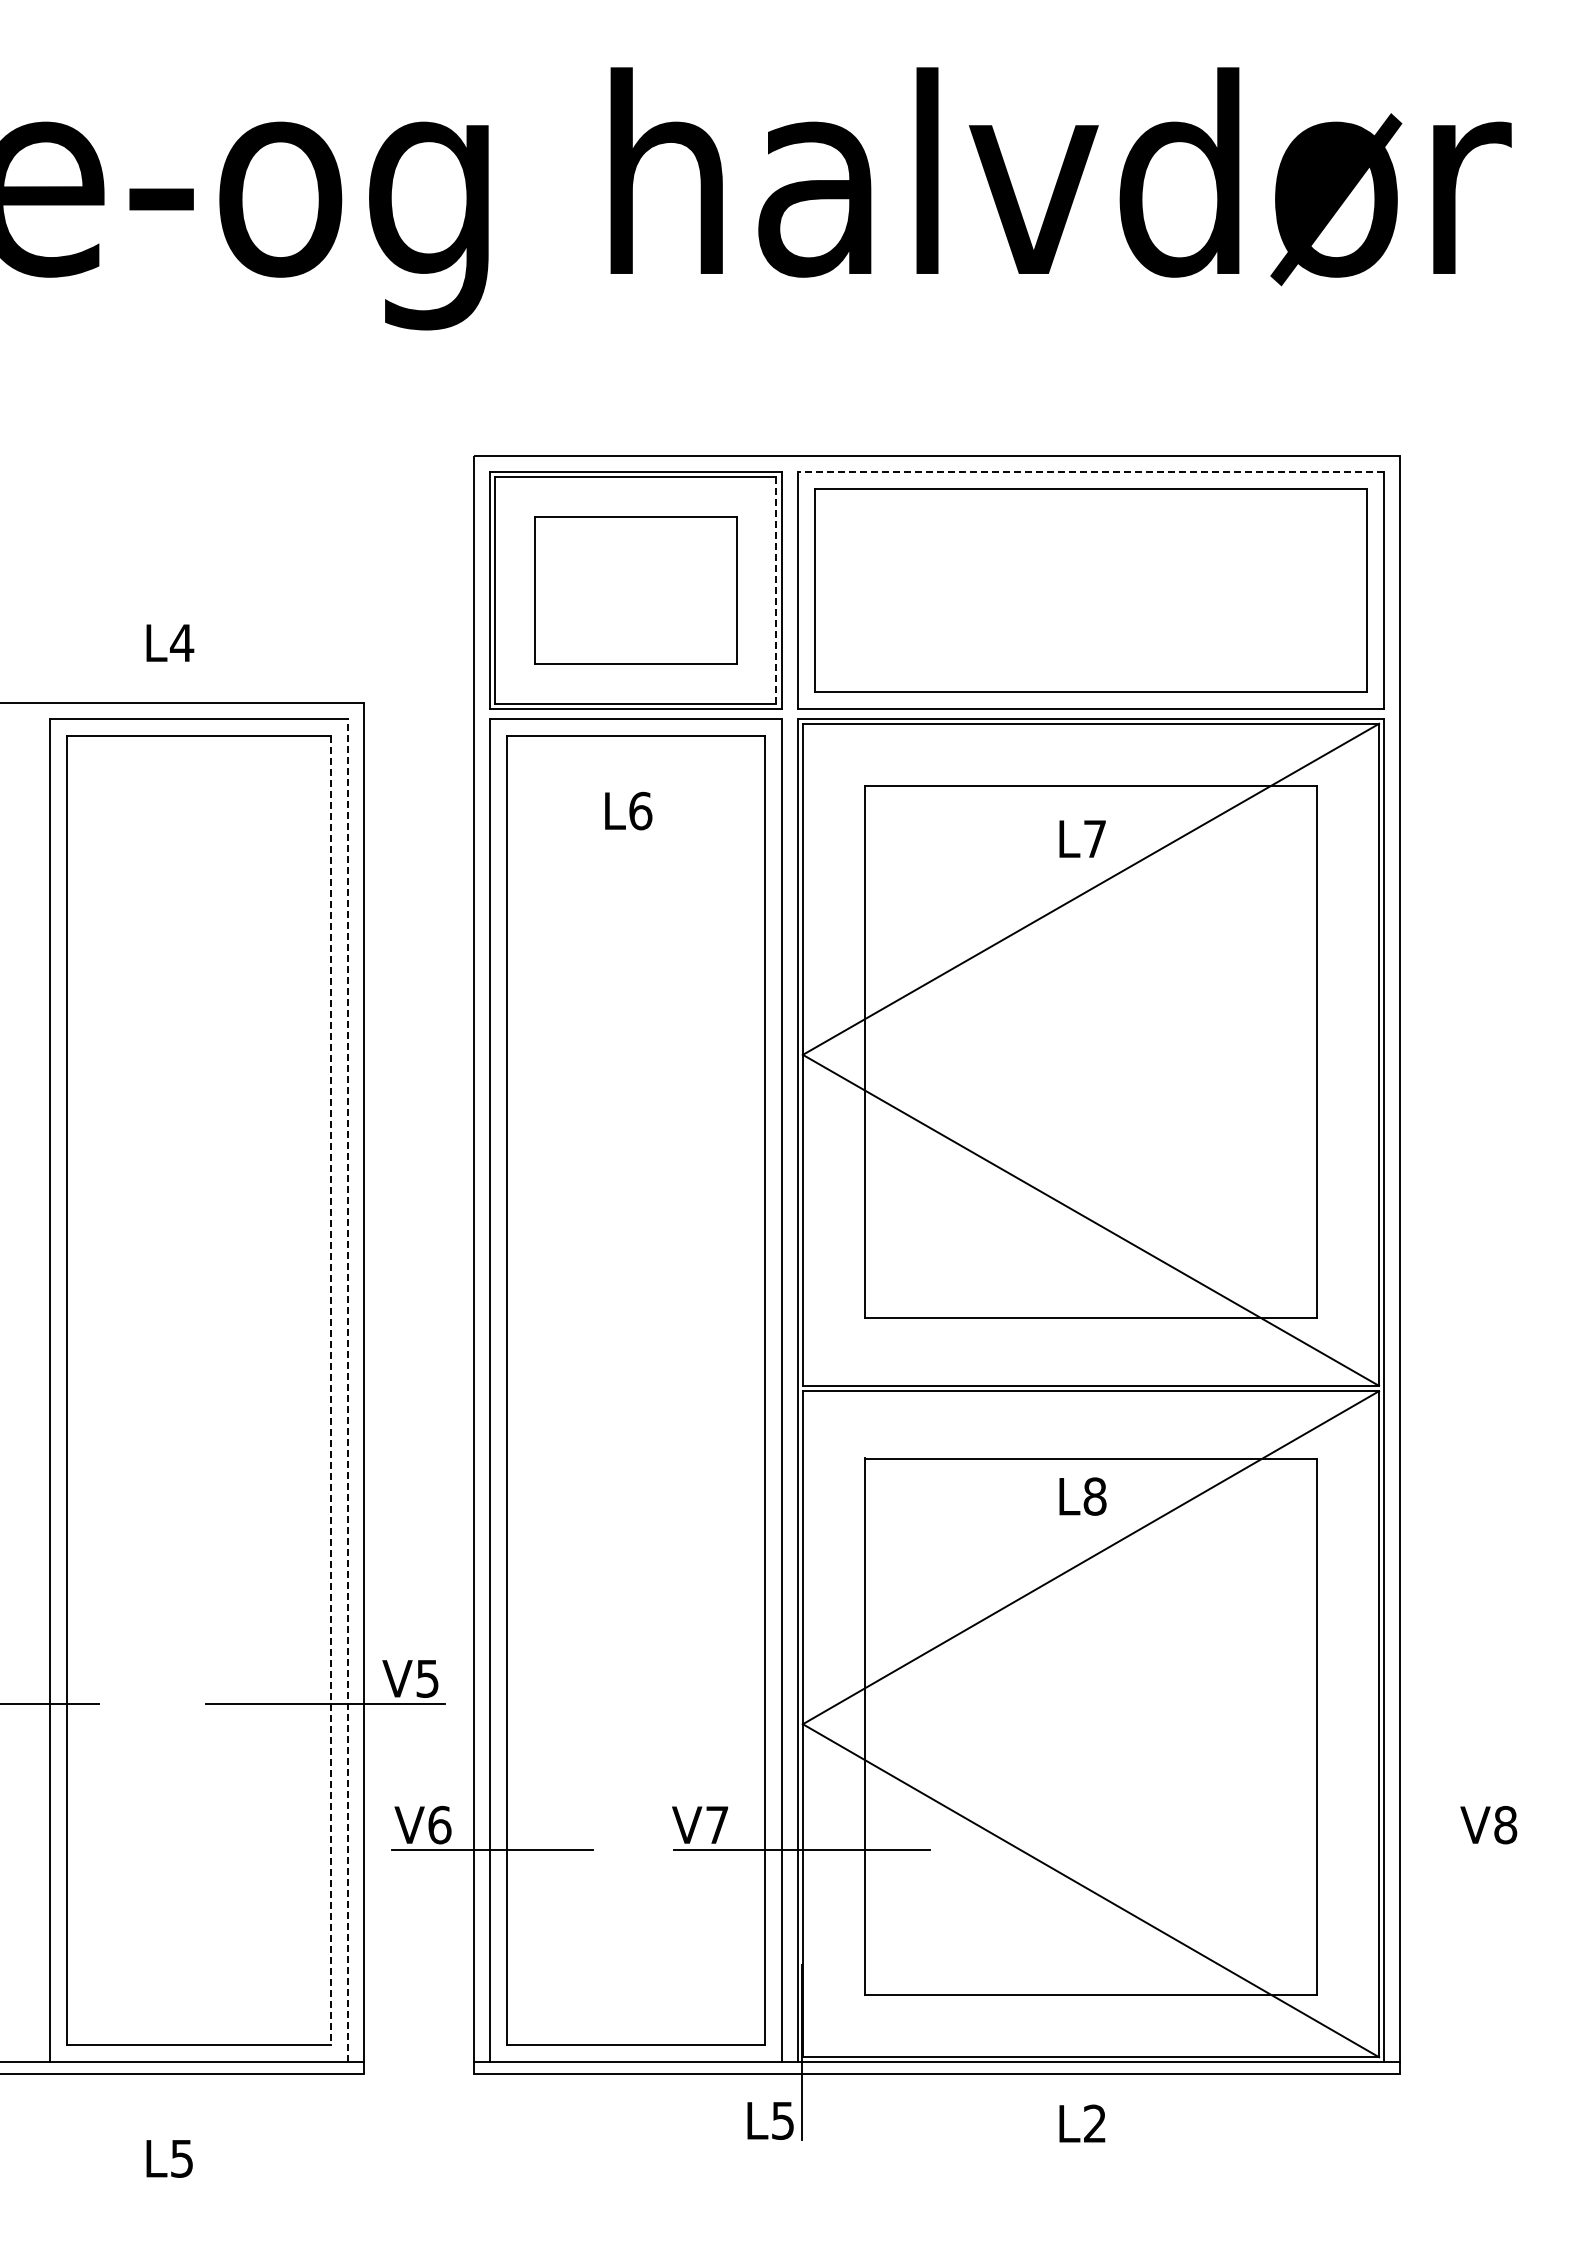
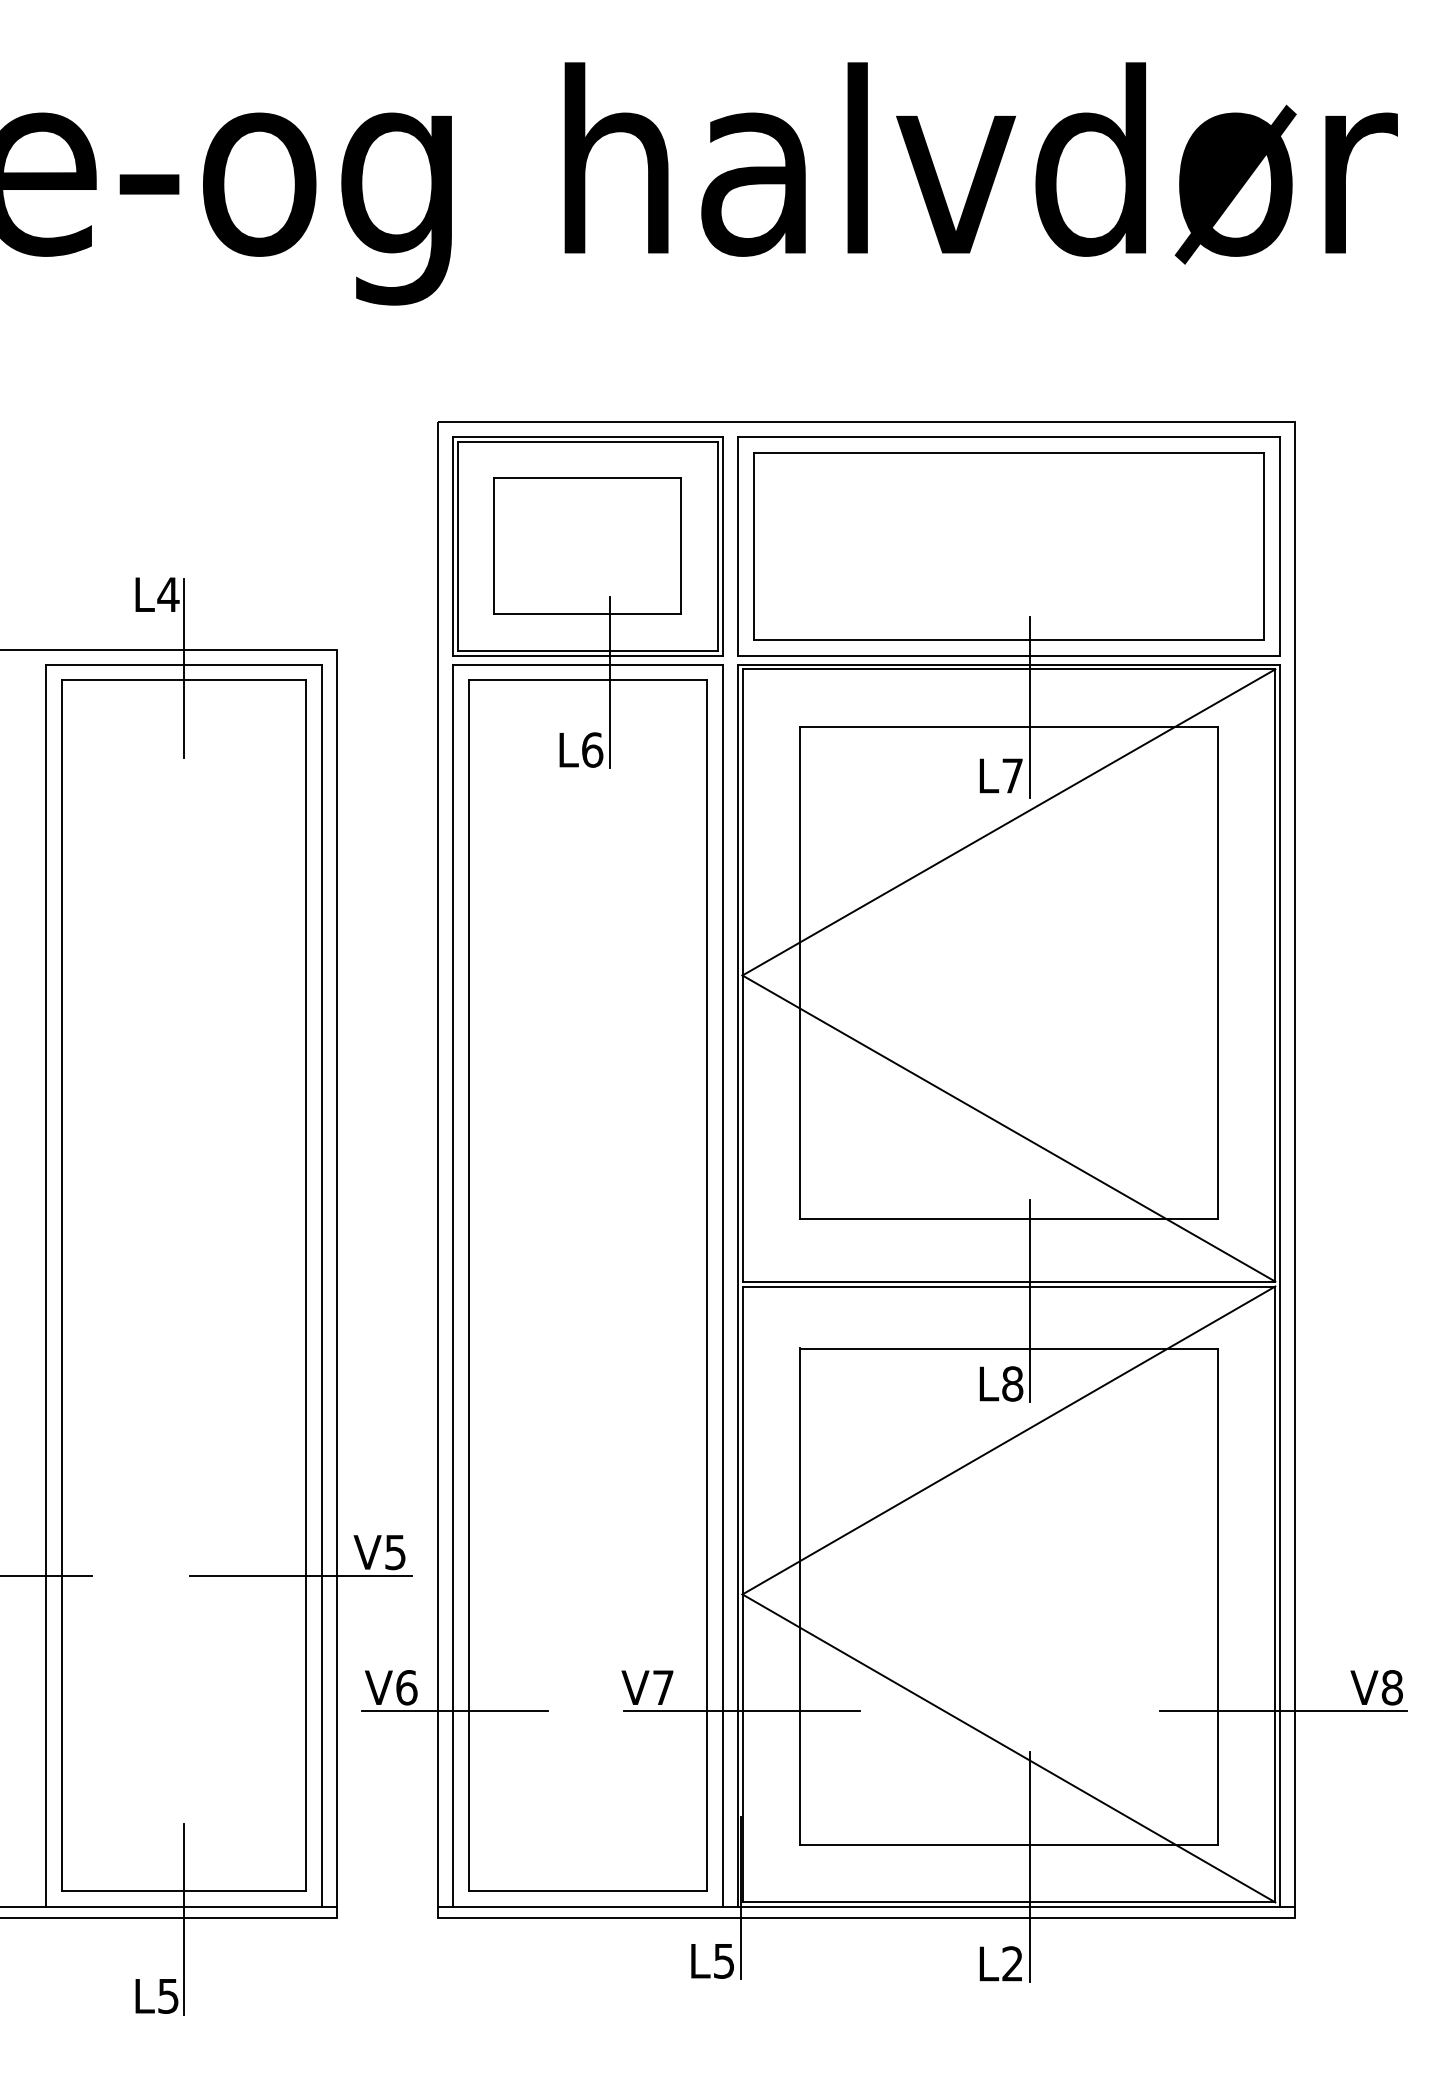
line: (1090, 472) -> (1008, 436), dashed -> solid
line: (776, 590) -> (718, 546), dashed -> solid
line: (198, 722) -> (183, 668), added
line: (659, 737) -> (609, 682), added
line: (1113, 764) -> (1029, 706), added
line: (330, 1390) -> (305, 1285), dashed -> solid
line: (347, 1390) -> (321, 1285), dashed -> solid
line: (1113, 1406) -> (1029, 1300), added
line: (1387, 1850) -> (1283, 1711), added
line: (1113, 2018) -> (1029, 1866), added
line: (198, 2074) -> (183, 1918), added

